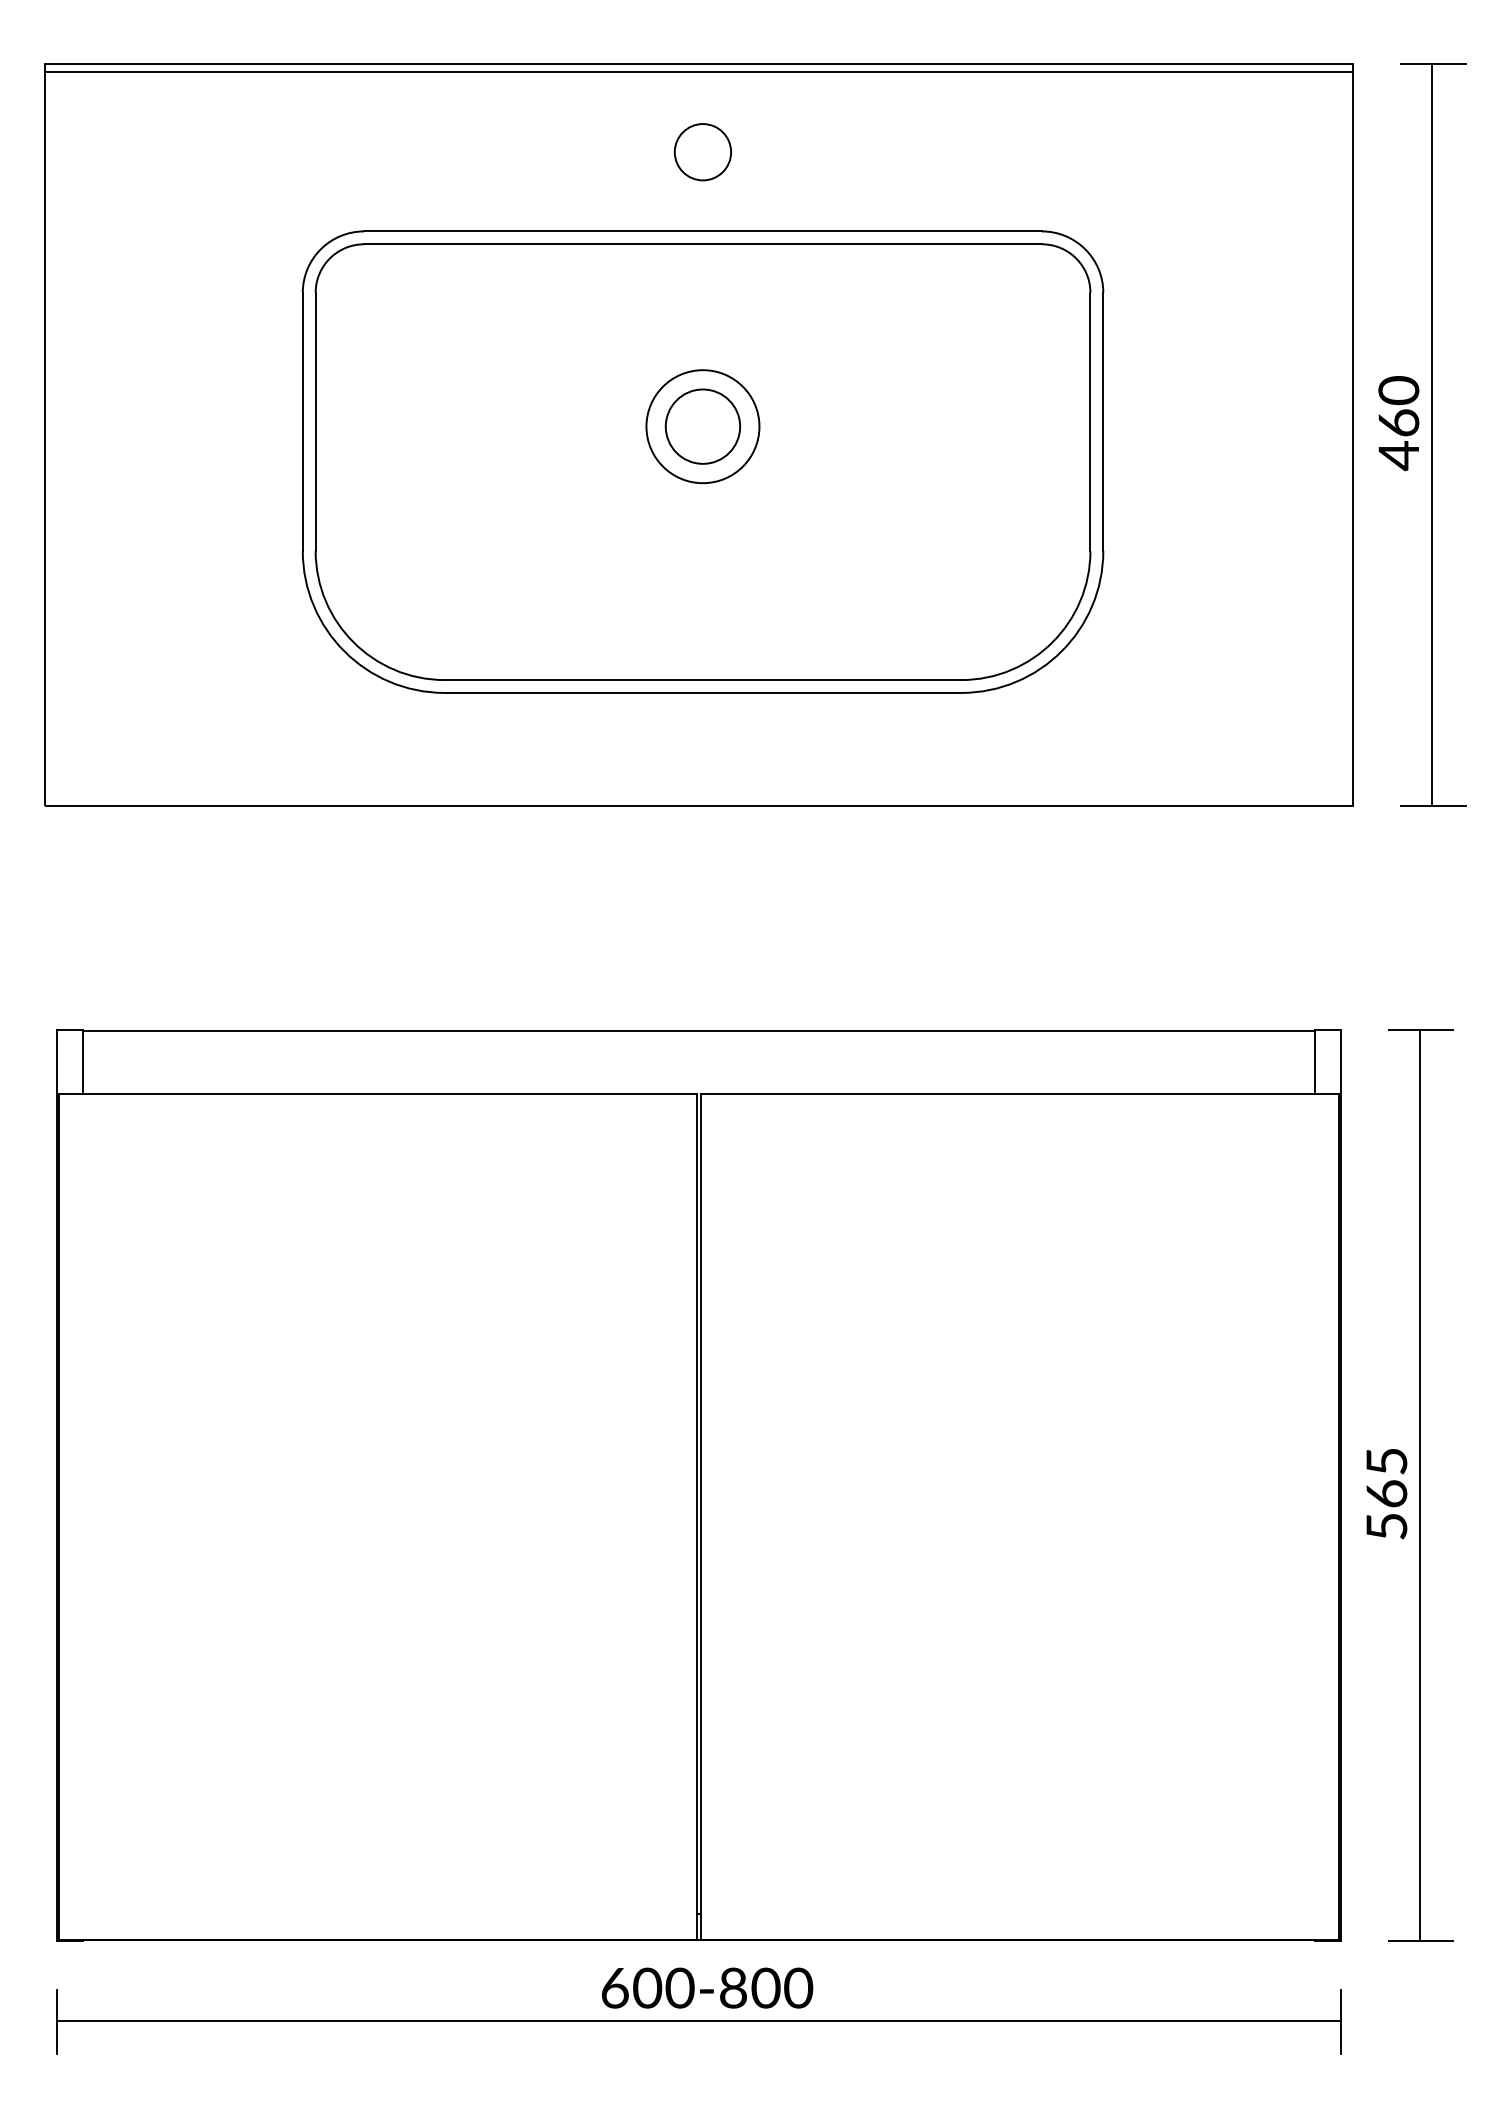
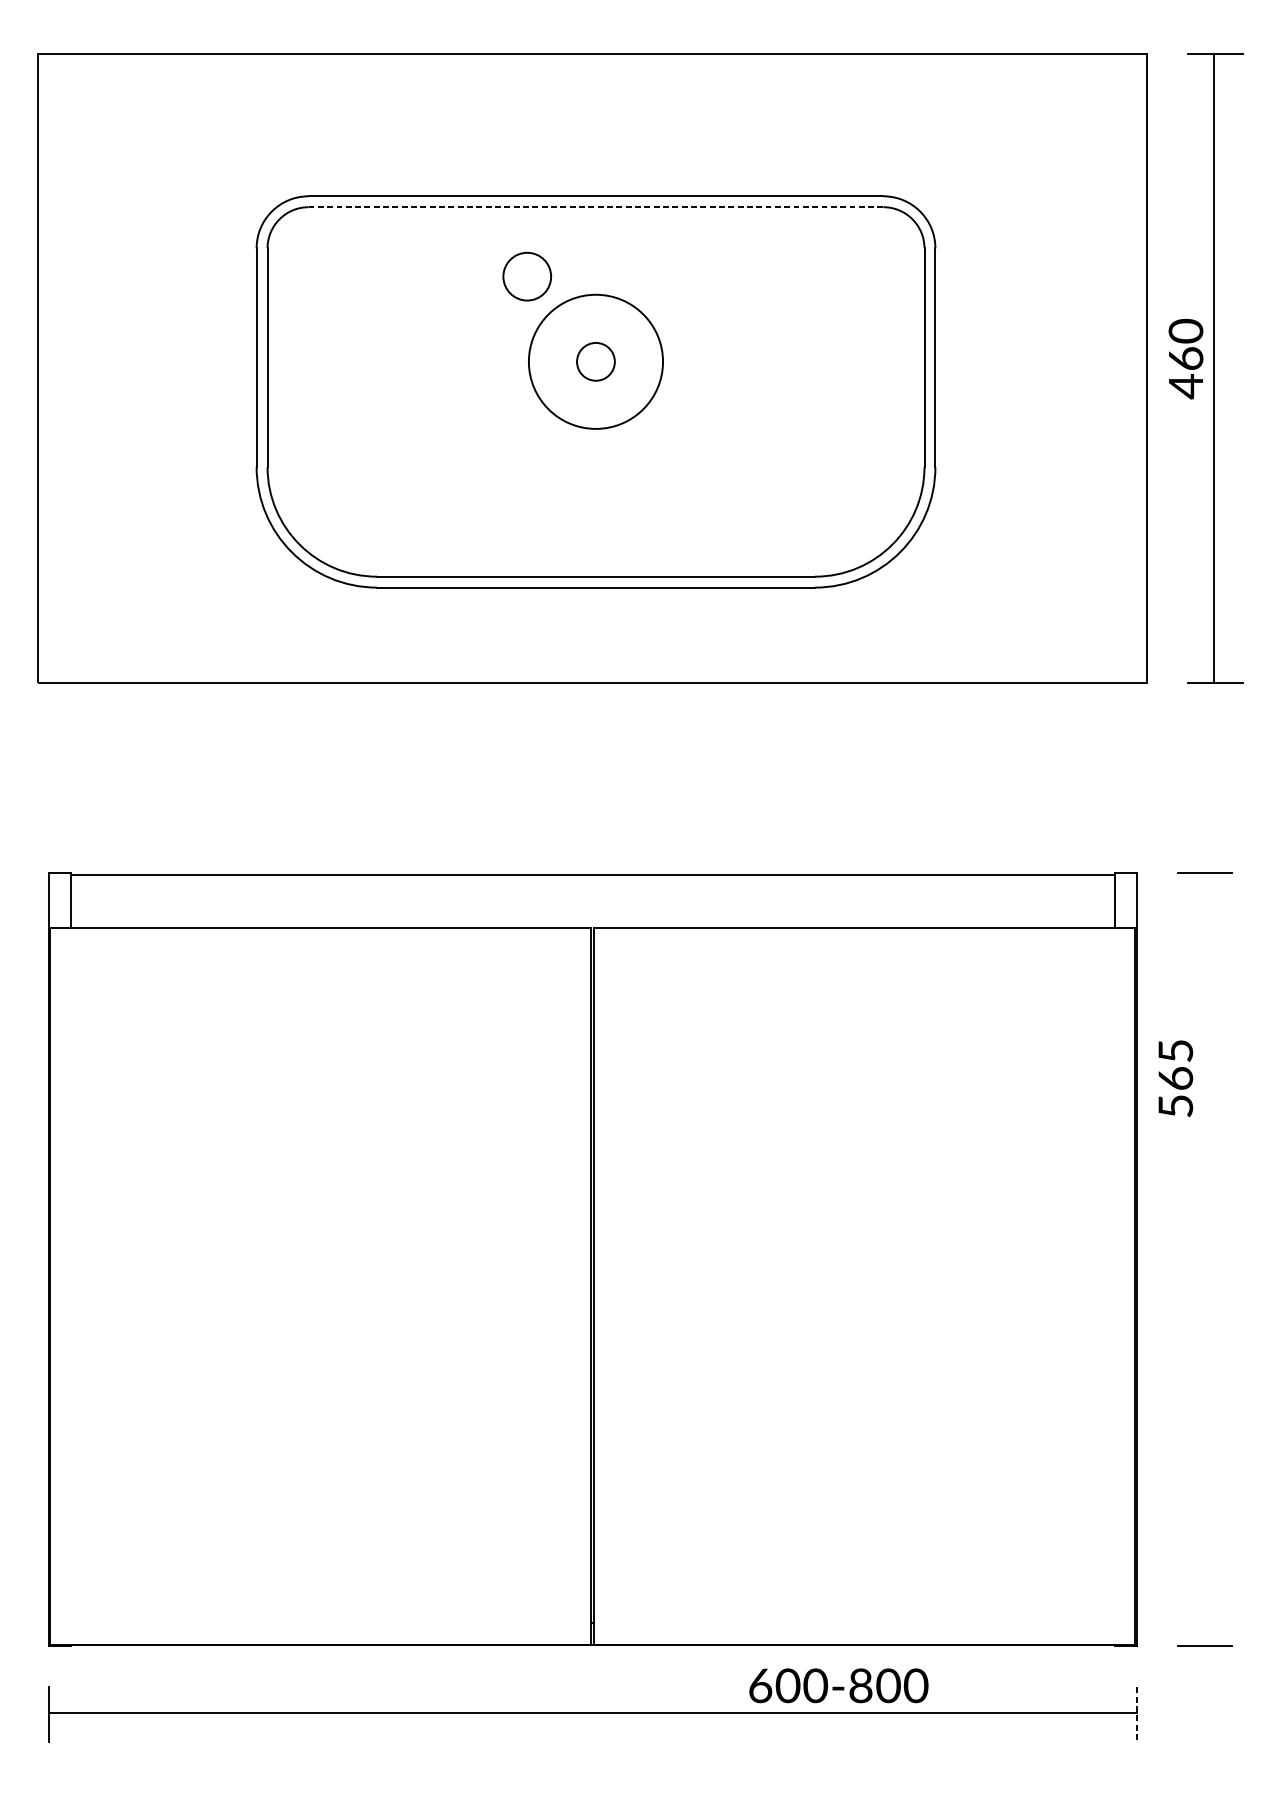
line: (698, 71) -> (592, 60), removed
circle: (702, 152) -> (526, 276), moved
line: (703, 244) -> (596, 207), solid -> dashed
circle: (702, 426) -> (595, 361), size x0.6
circle: (702, 426) -> (595, 361), size x1.4
line: (1419, 1485) -> (1203, 1259), removed
text: (1386, 1494) -> (1175, 1079), moved
text: (707, 1987) -> (838, 1685), moved
line: (1340, 2022) -> (1136, 1714), solid -> dashed

